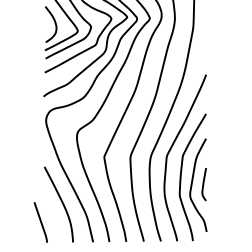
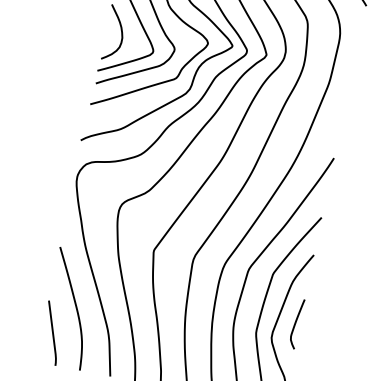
line: (40, 222) -> (51, 333), moved

